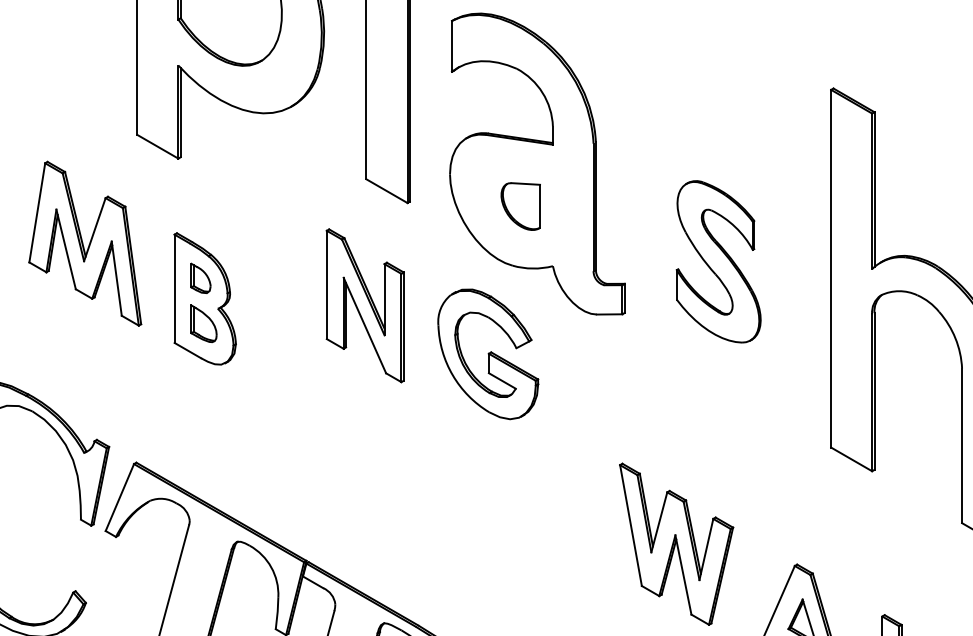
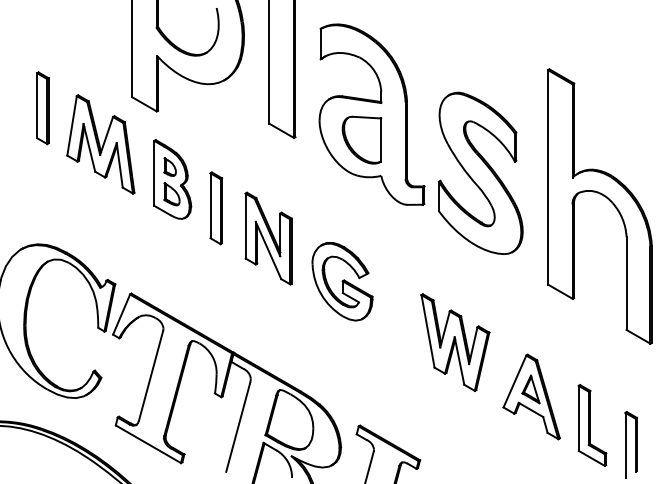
part: (519, 205) -> (361, 139), size x1.67
part: (84, 243) -> (100, 144), moved
part: (718, 260) -> (480, 172), size x1.67
part: (204, 298) -> (172, 179), moved
part: (364, 305) -> (268, 238), moved
part: (278, 320) -> (216, 208), added
part: (488, 353) -> (342, 281), moved

